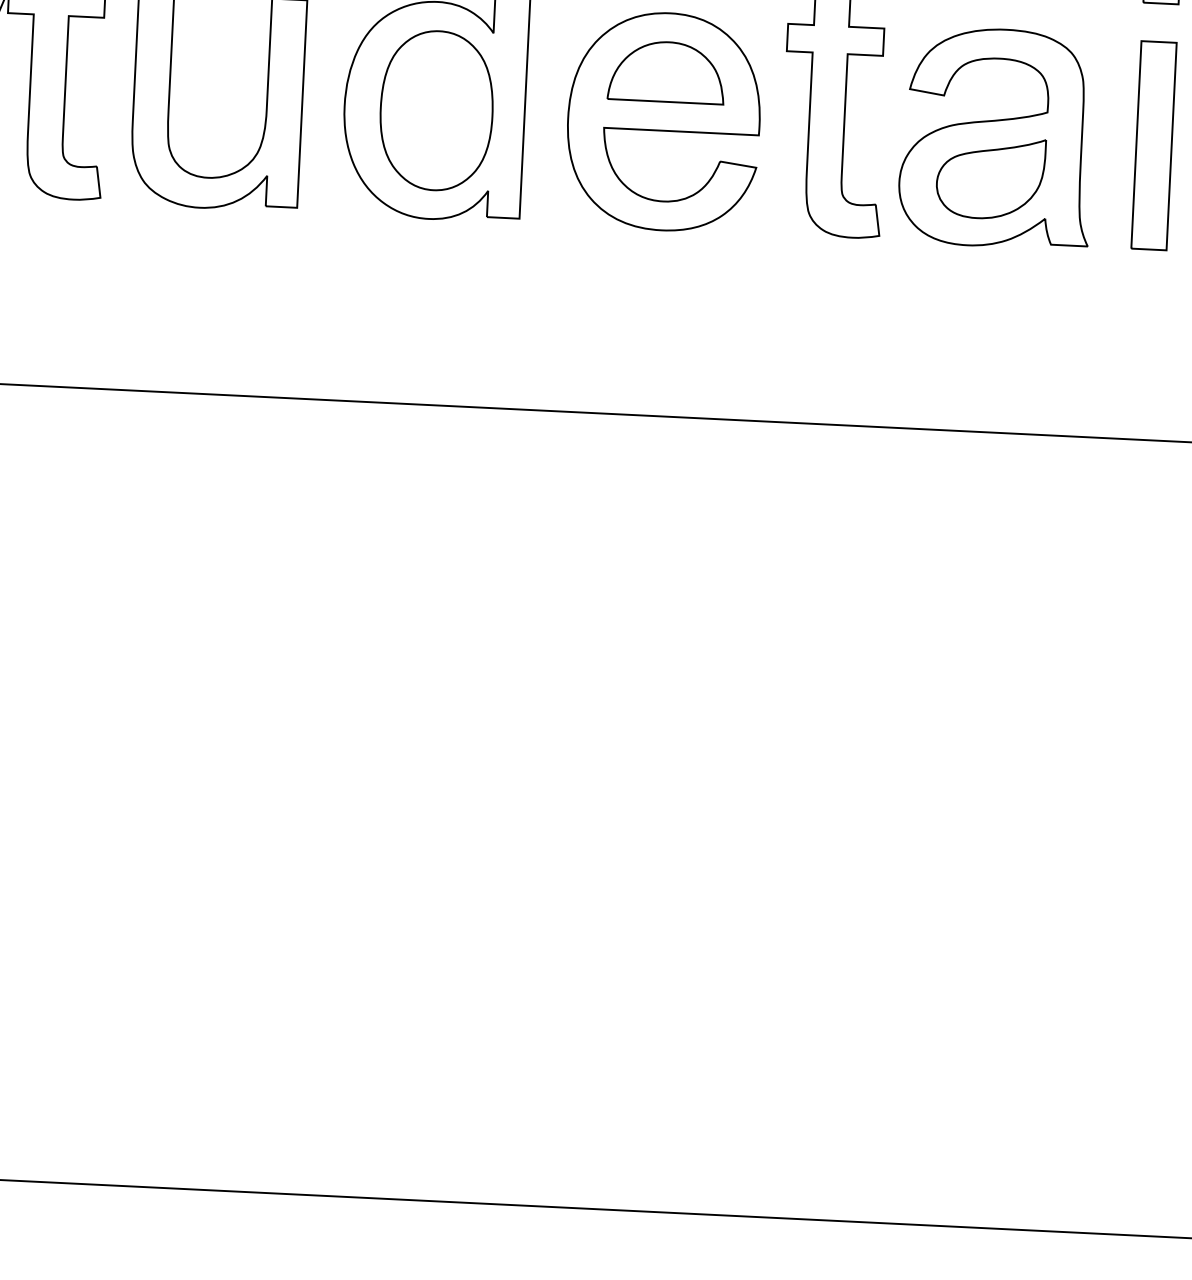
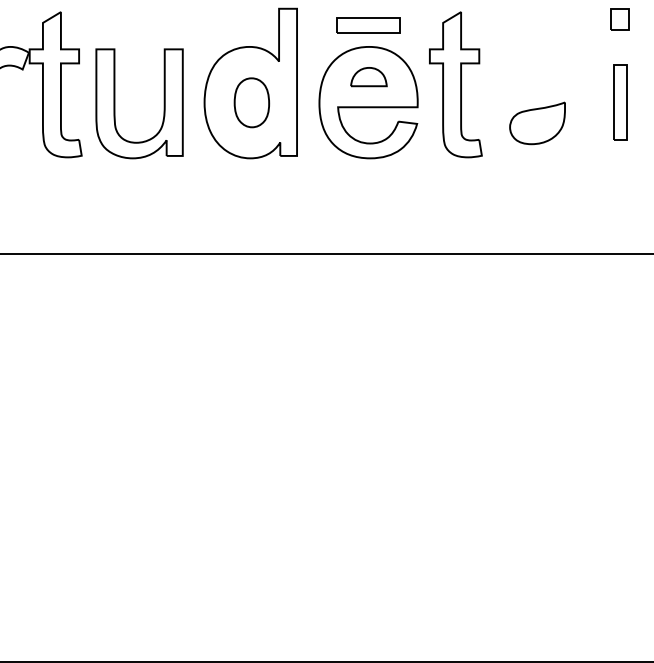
part: (666, 70) -> (368, 76), size x0.6
part: (435, 110) -> (251, 102), size x0.6
part: (996, 137) -> (539, 102), removed
part: (1152, 145) -> (619, 102), size x0.7

